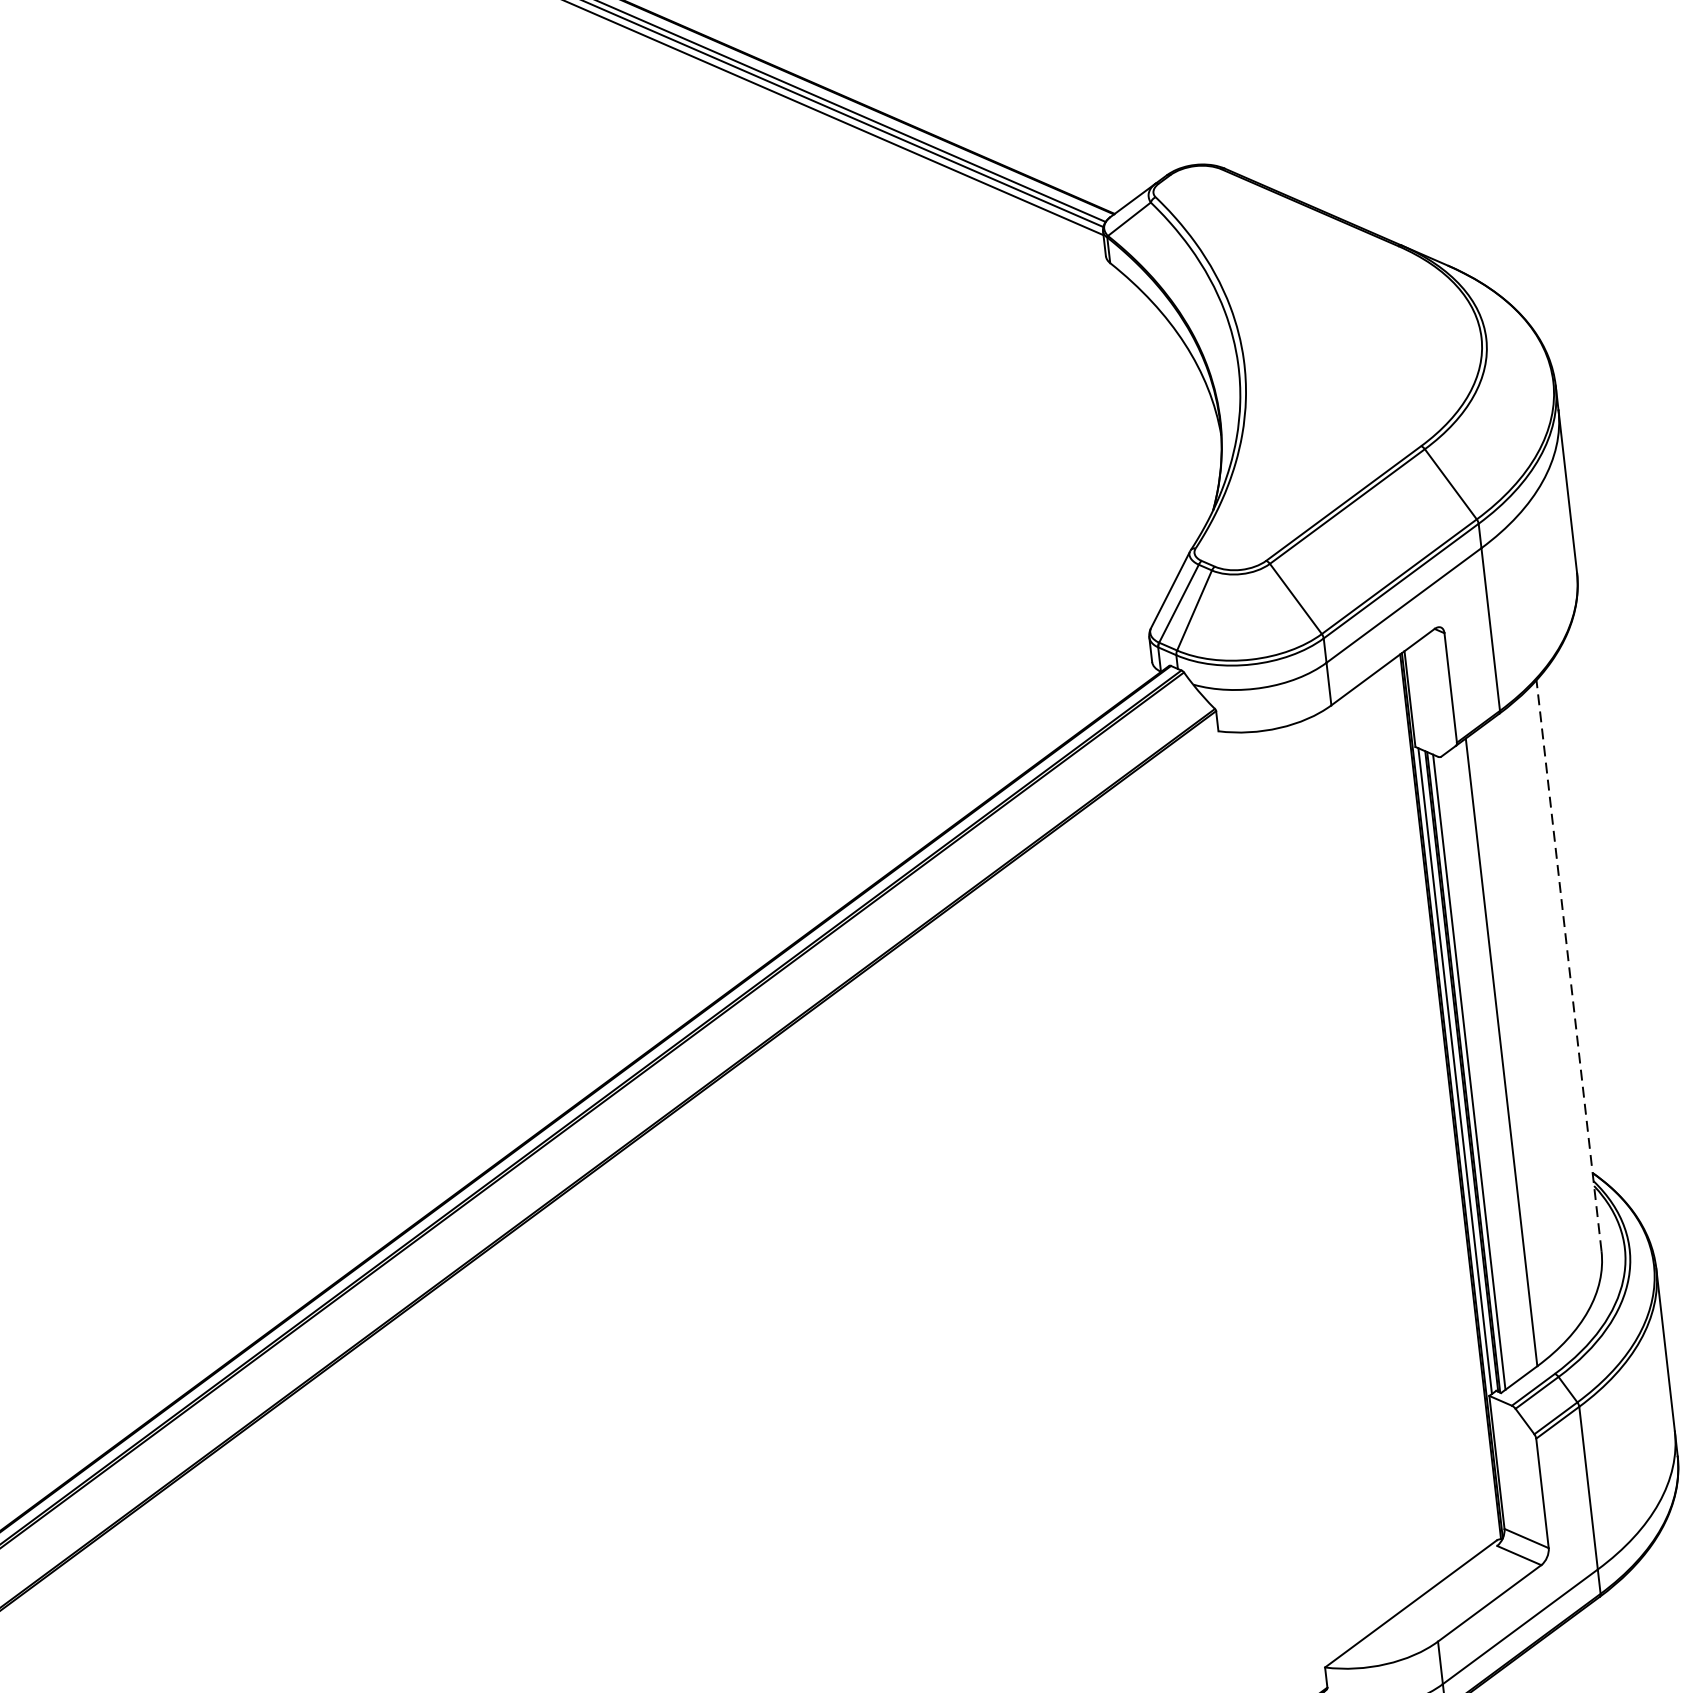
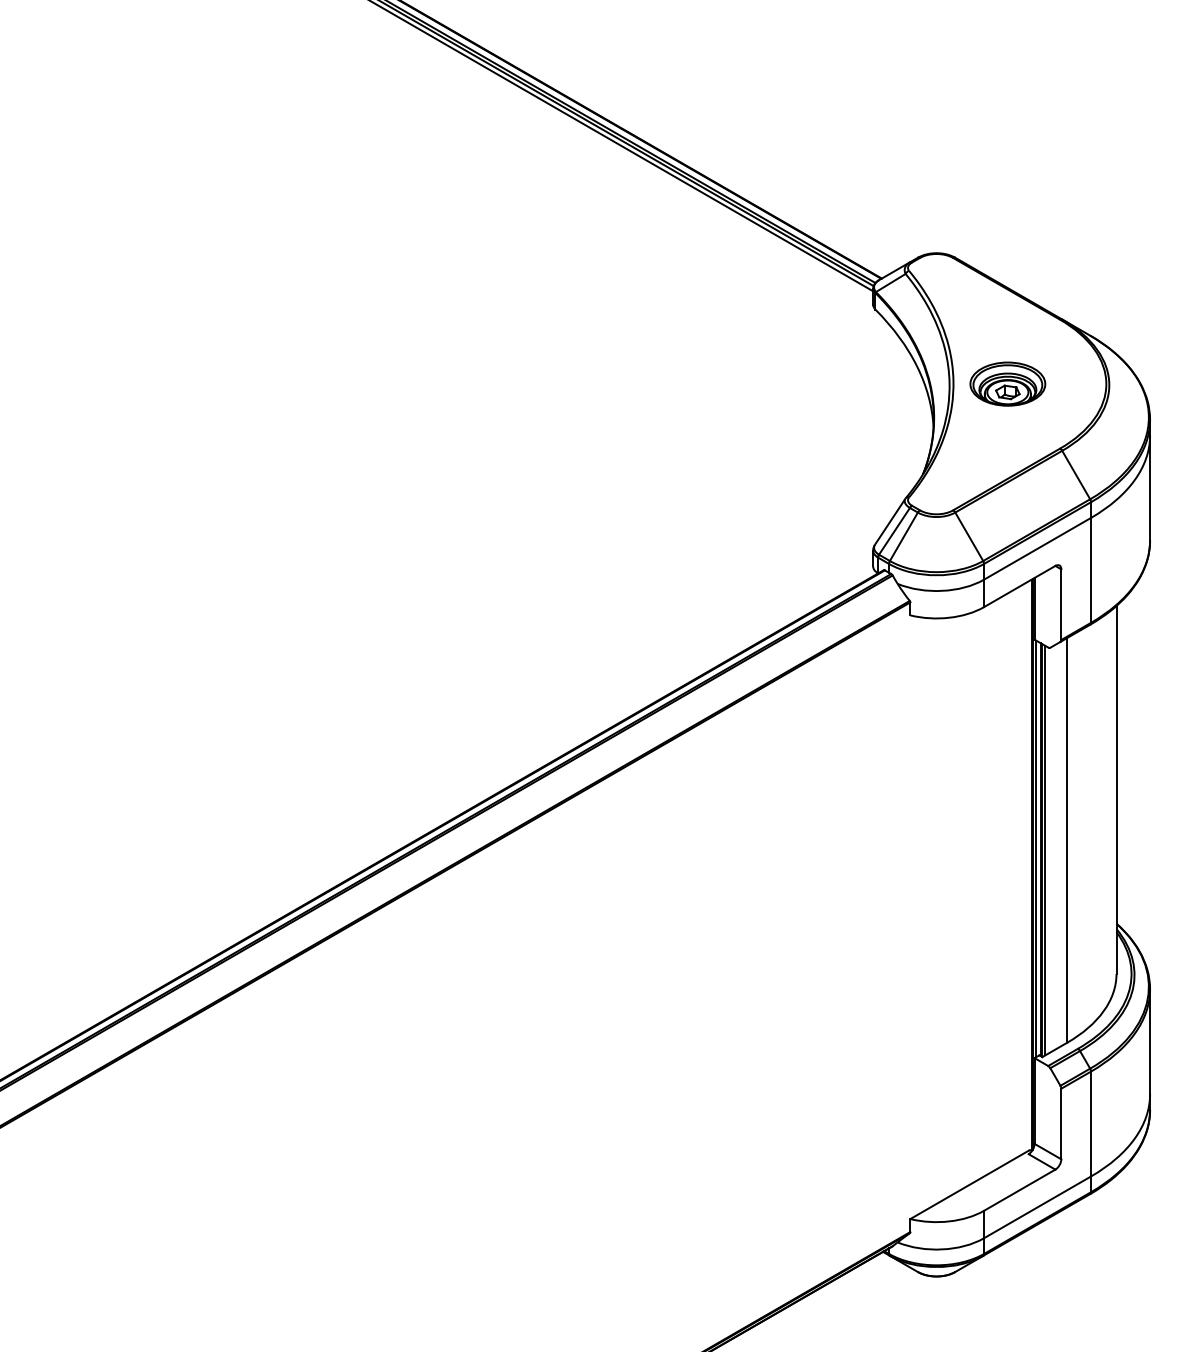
part: (1328, 354) -> (1007, 383), added
line: (1568, 964) -> (1116, 789), dashed -> solid

